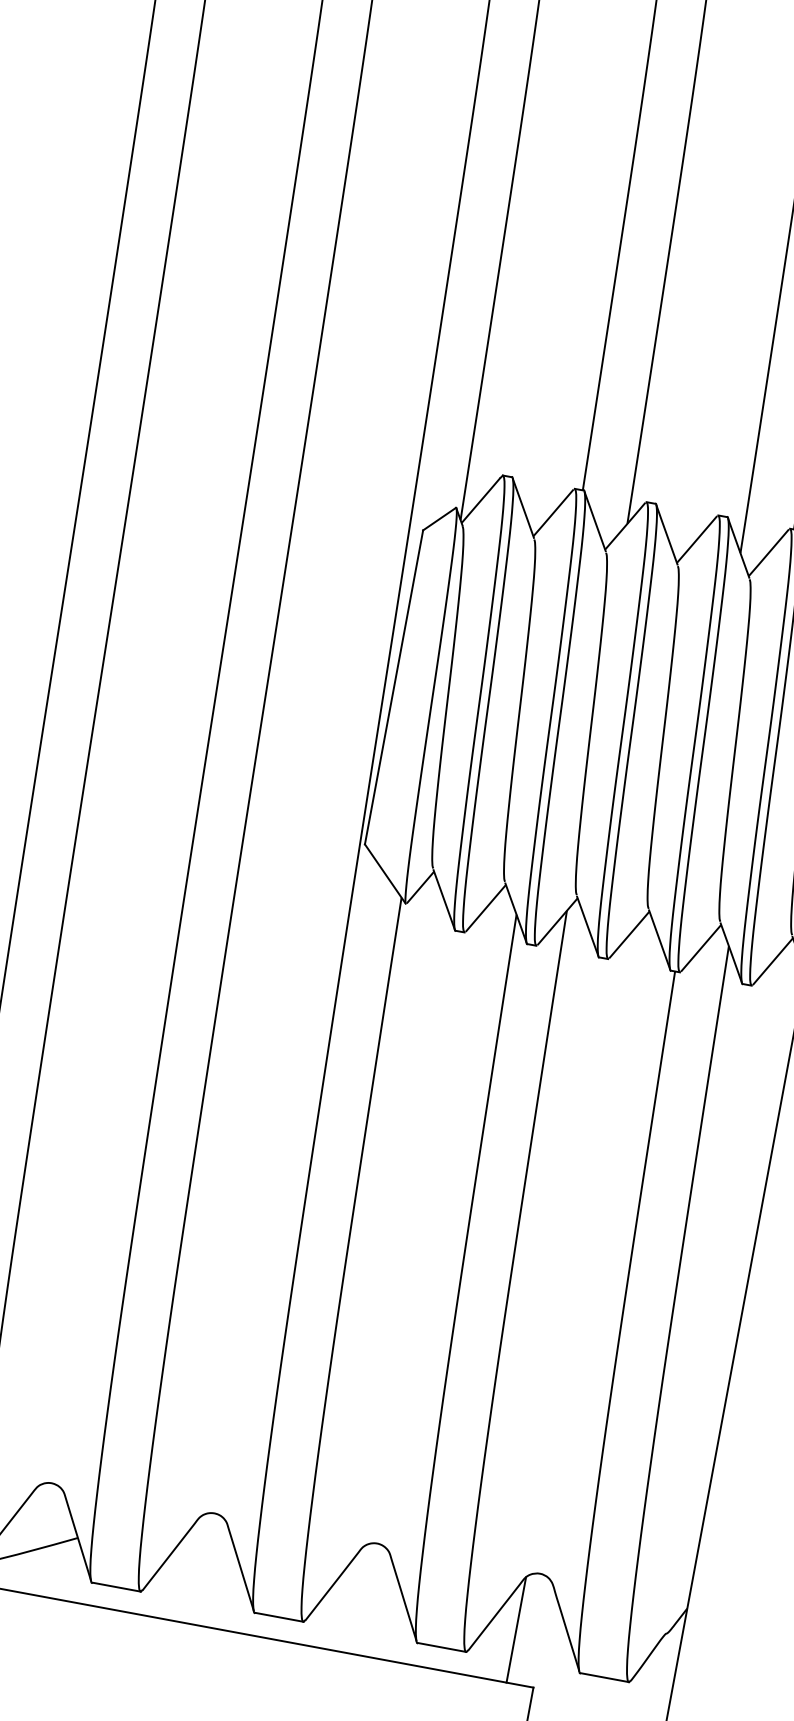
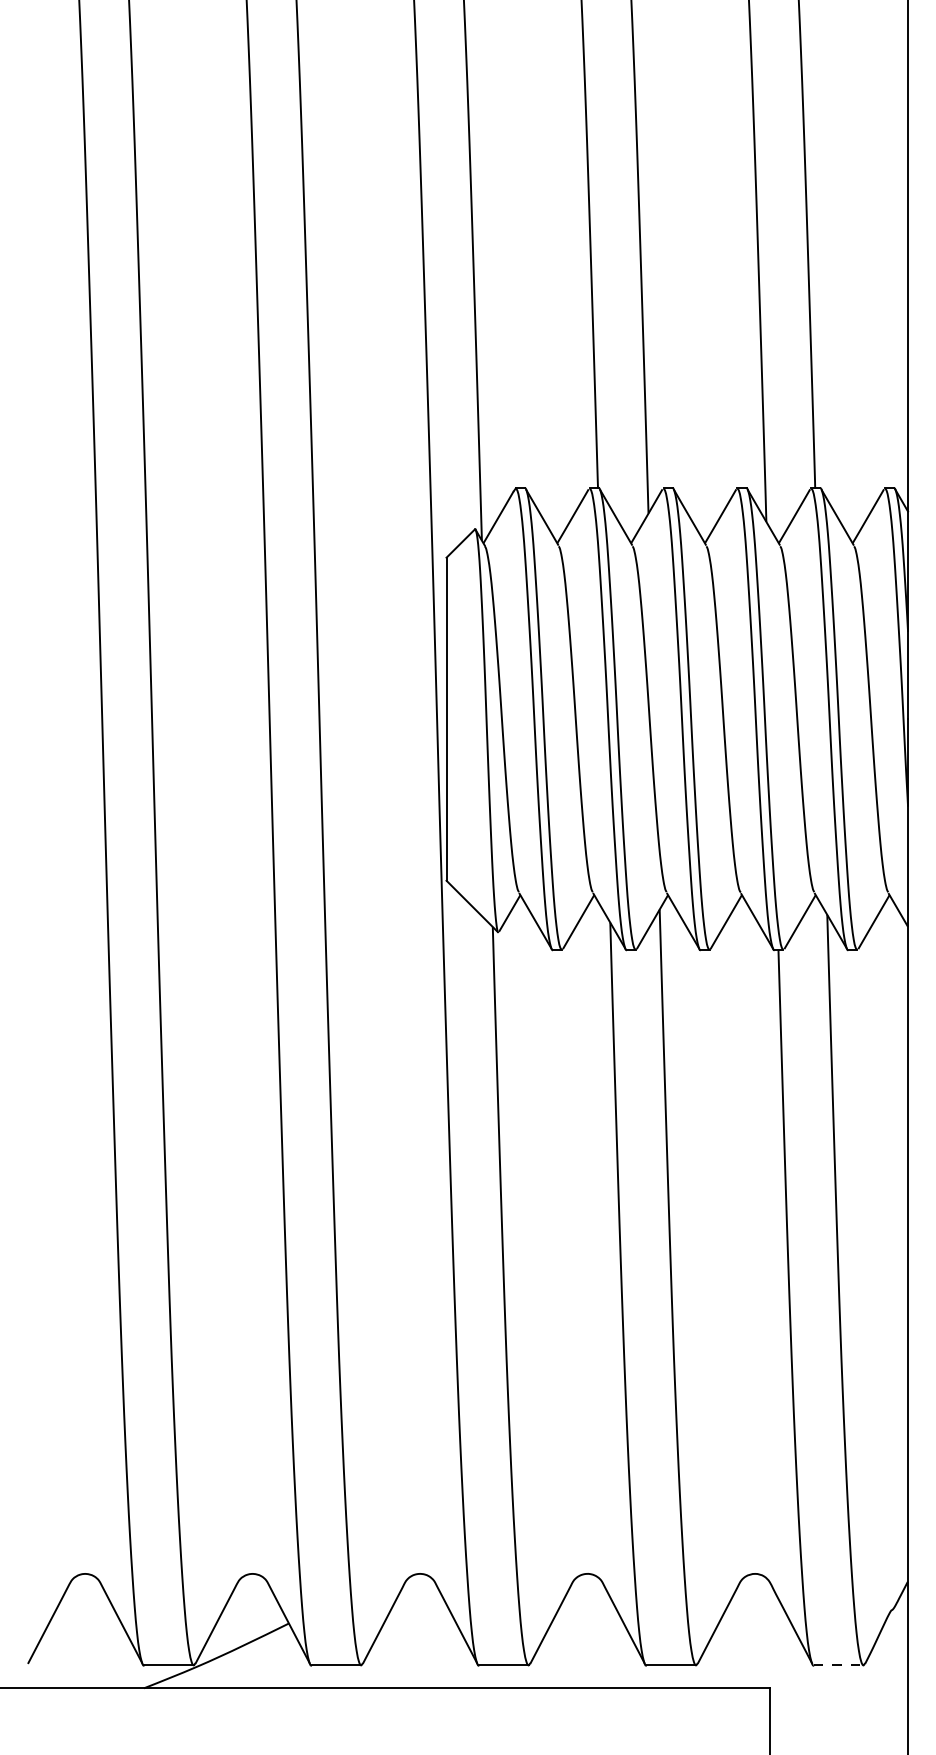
line: (515, 1630) -> (741, 1634), removed
line: (604, 1677) -> (838, 1665), solid -> dashed

